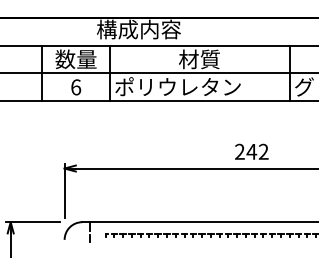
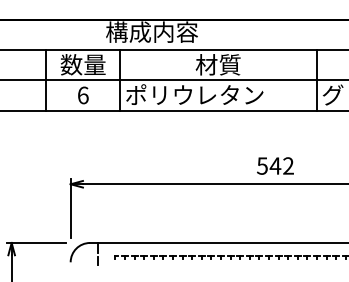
text: (239, 151) -> (262, 165), 242 -> 542

